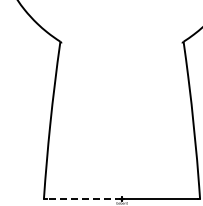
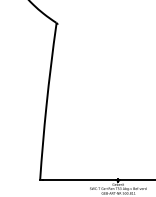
line: (84, 199) -> (80, 180), dashed -> solid

